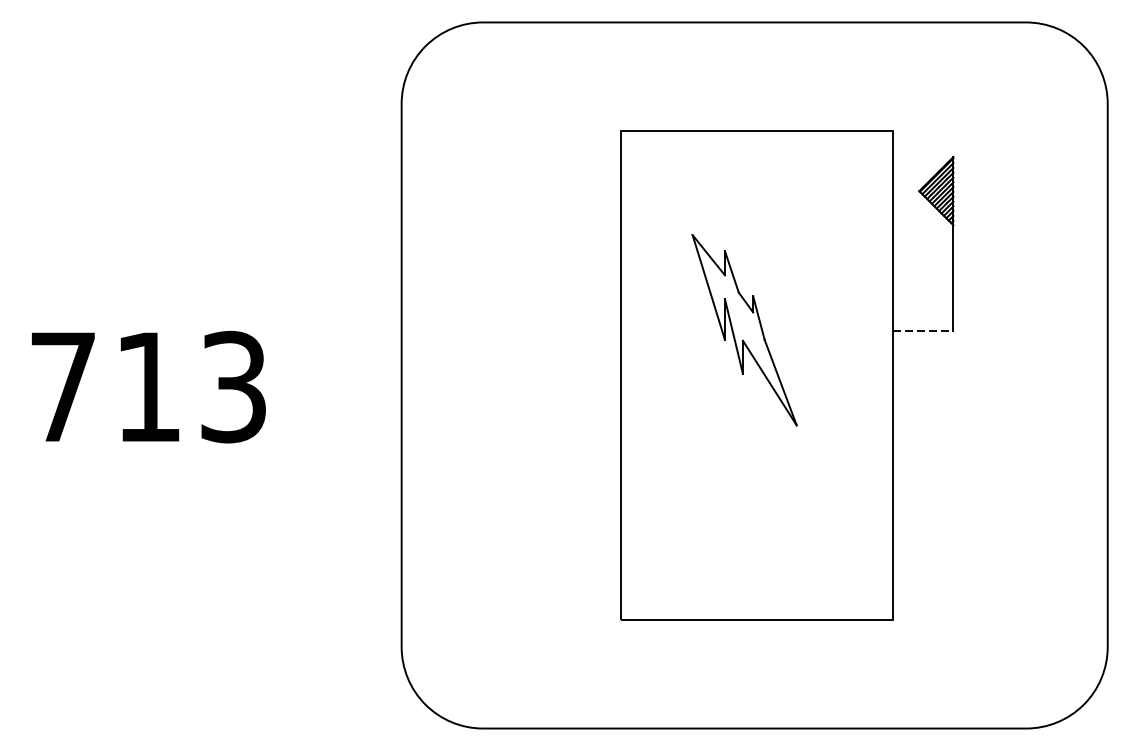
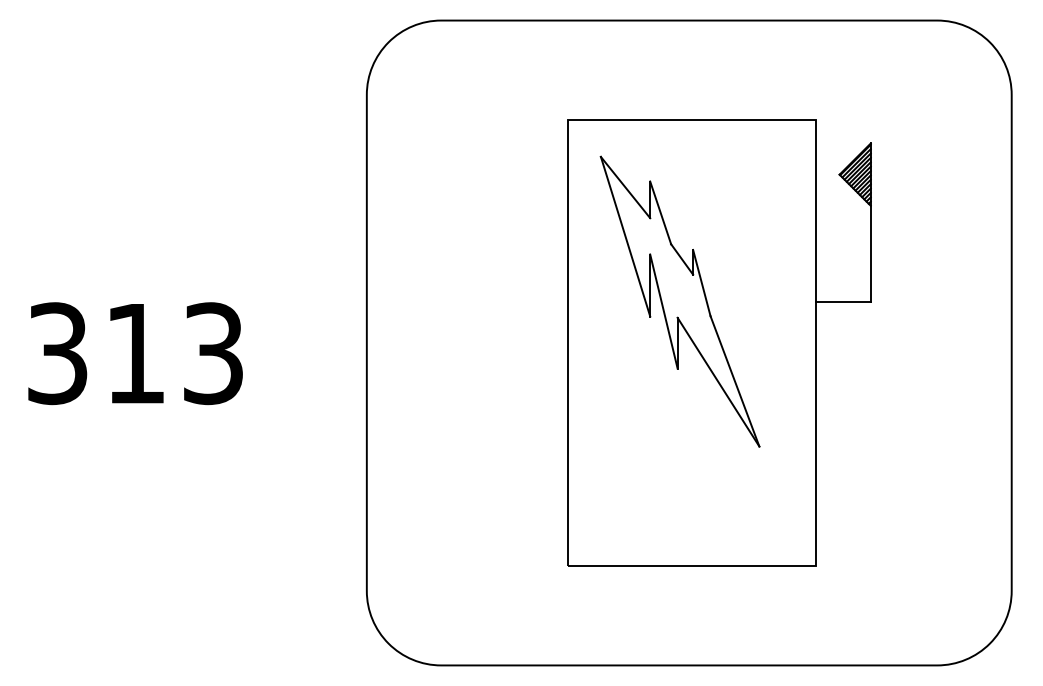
part: (743, 330) -> (679, 301), size x1.67
line: (923, 331) -> (843, 302), dashed -> solid
text: (62, 386) -> (57, 353), 713 -> 313

